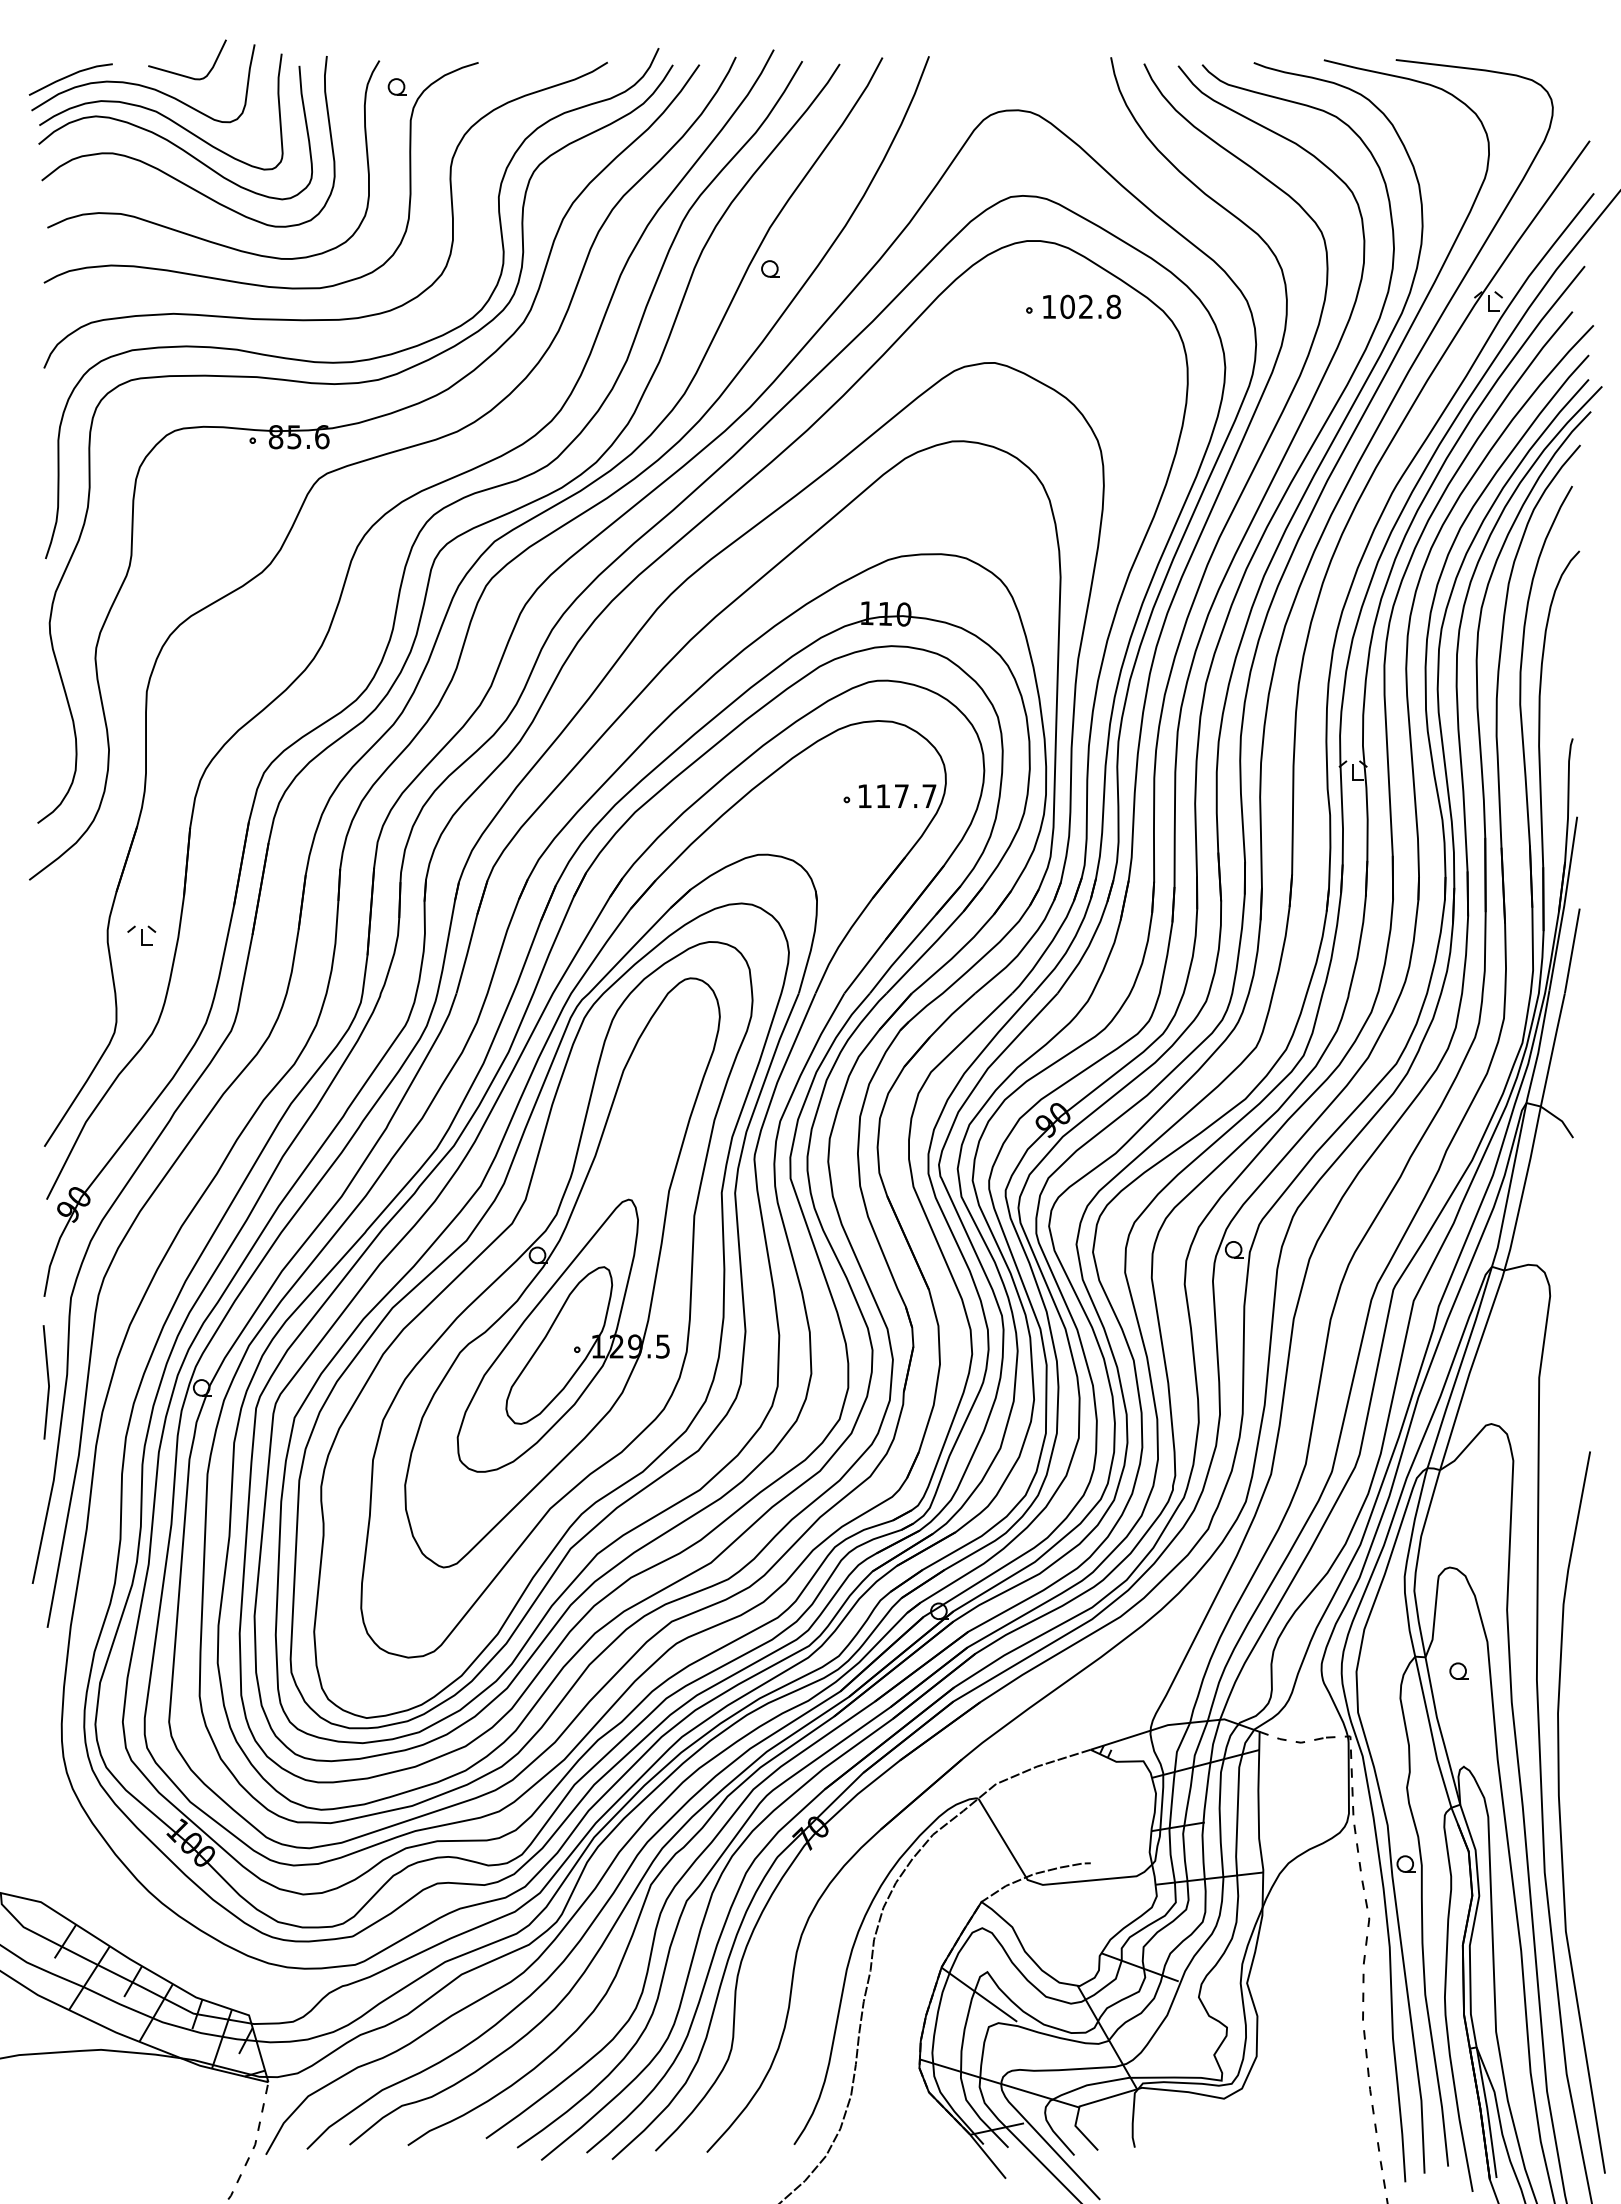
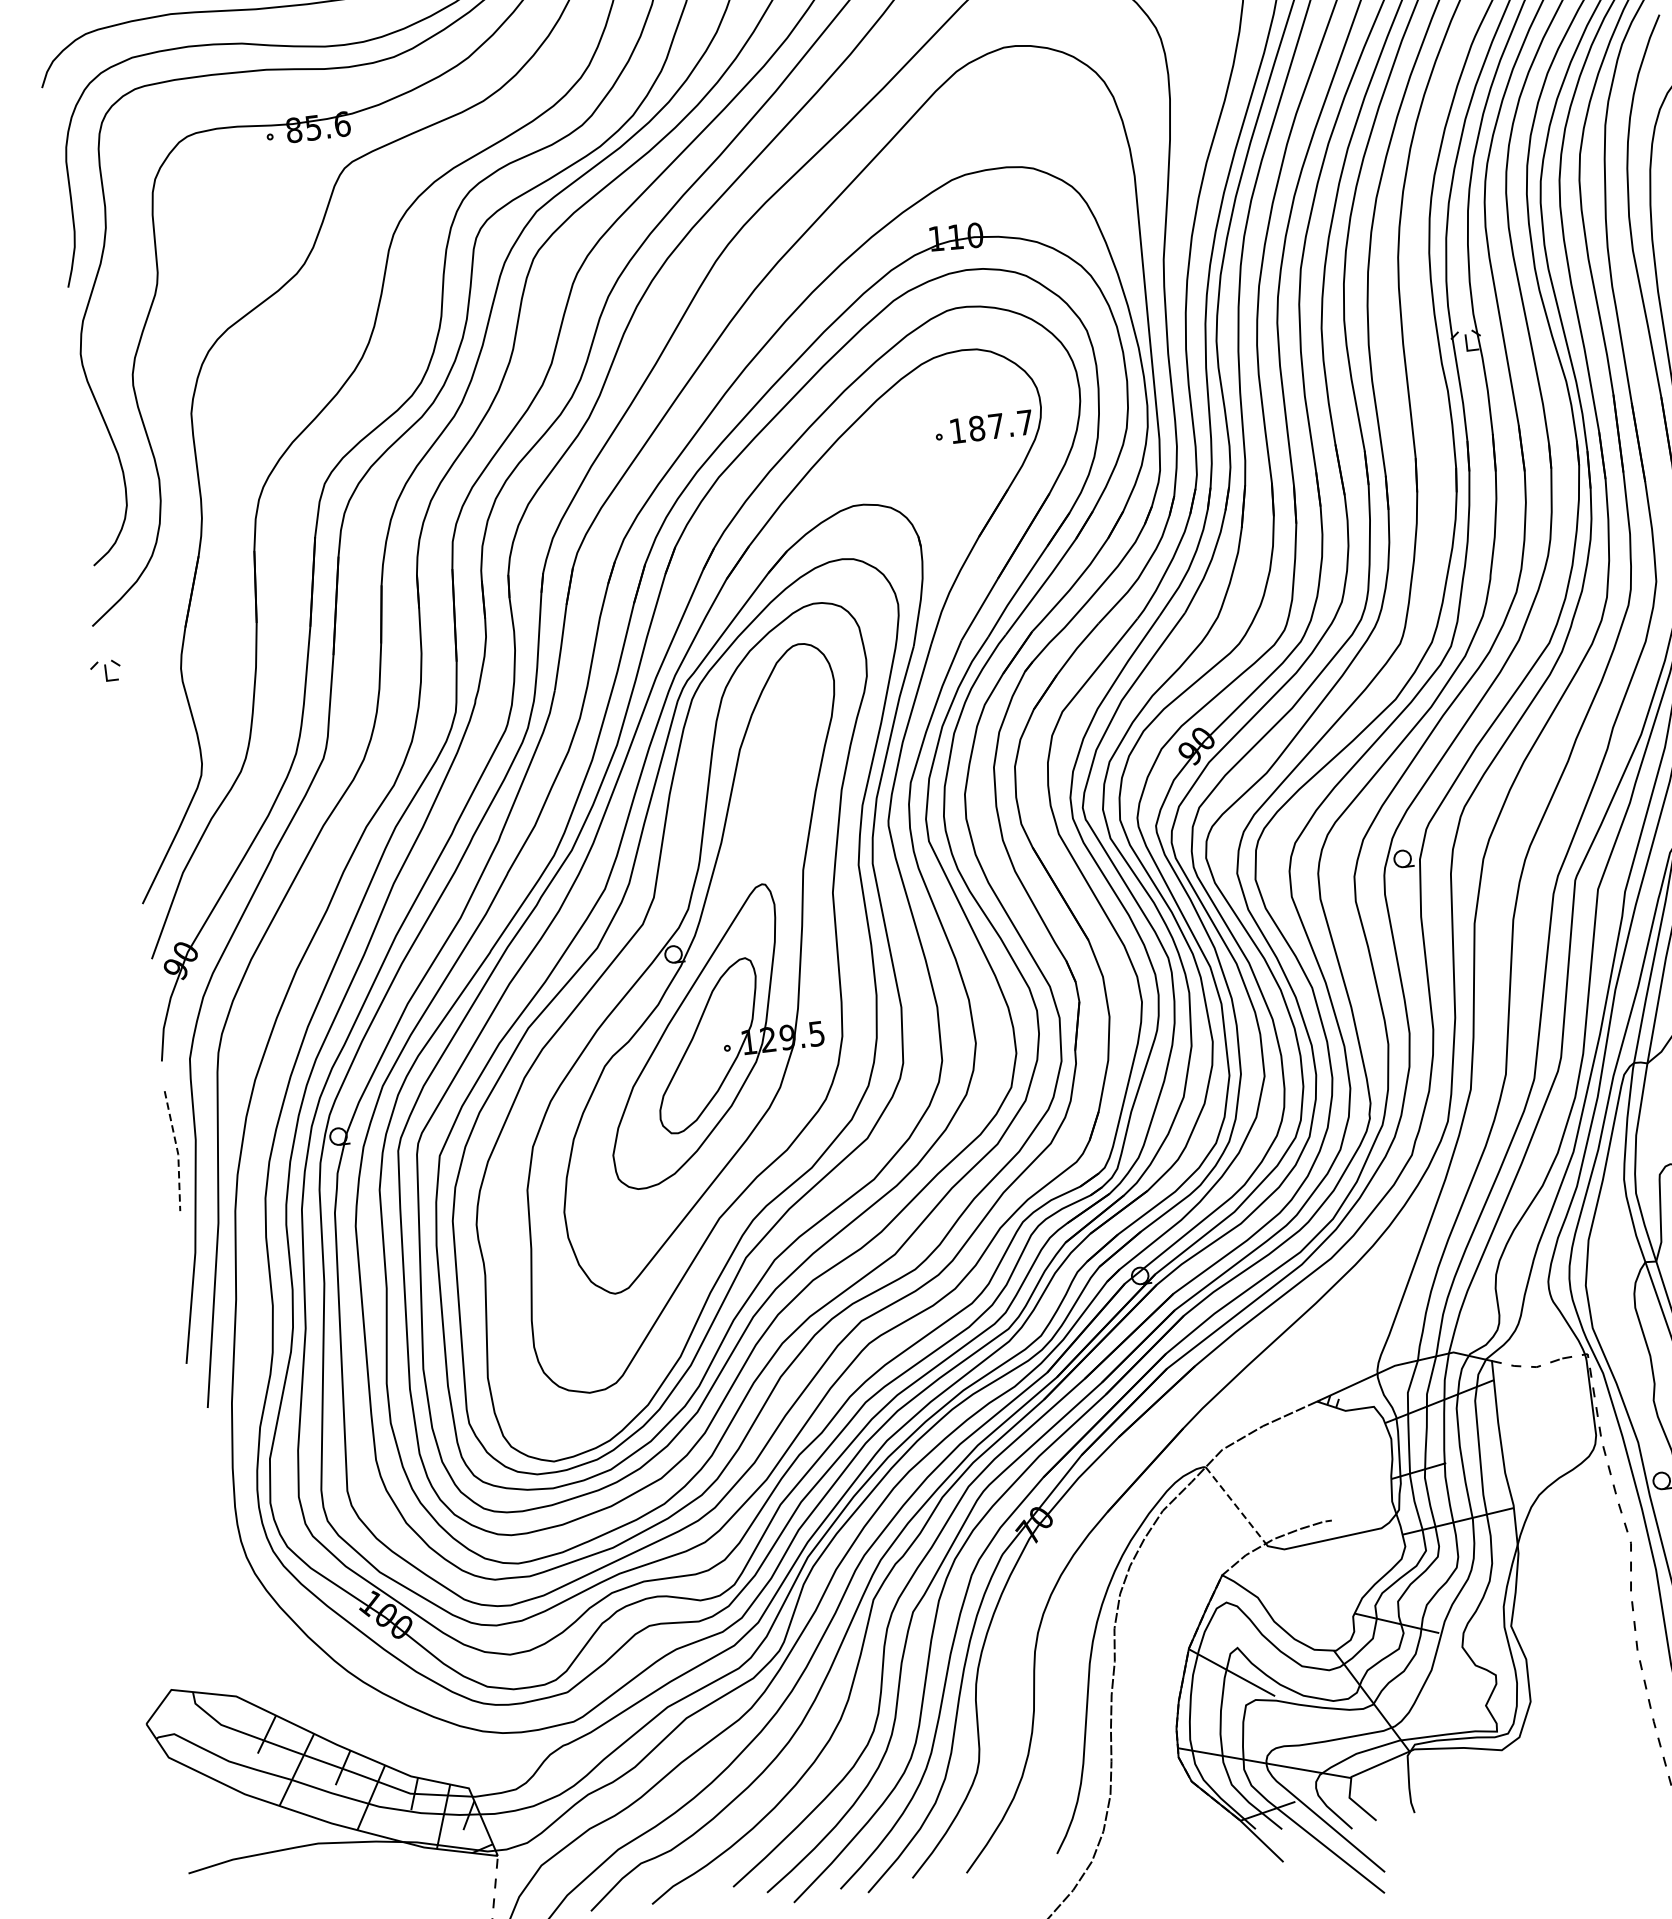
text: (883, 796) -> (977, 428), 117.7 -> 187.7
part: (141, 935) -> (105, 670), moved
line: (48, 1383) -> (177, 1151), solid -> dashed
line: (1002, 1838) -> (1236, 1505), solid -> dashed

